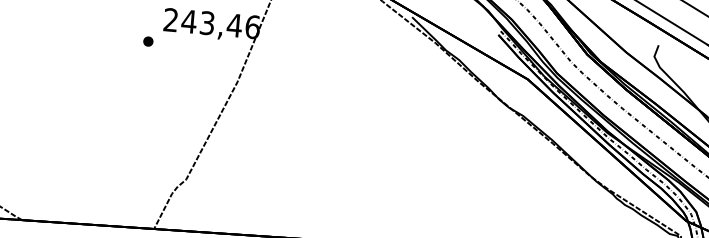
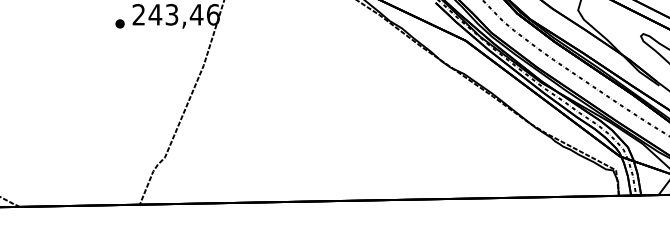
part: (147, 41) -> (119, 23), moved

